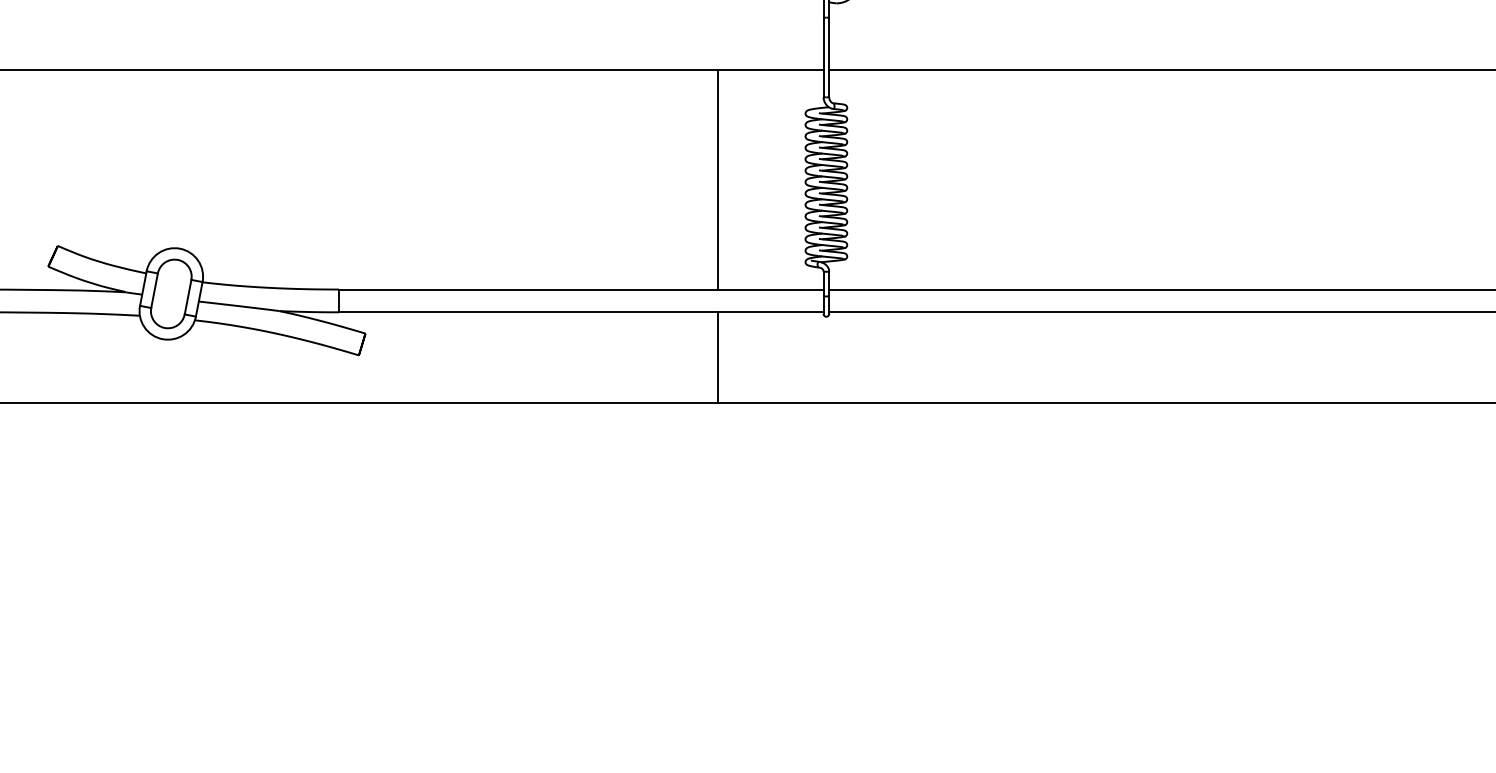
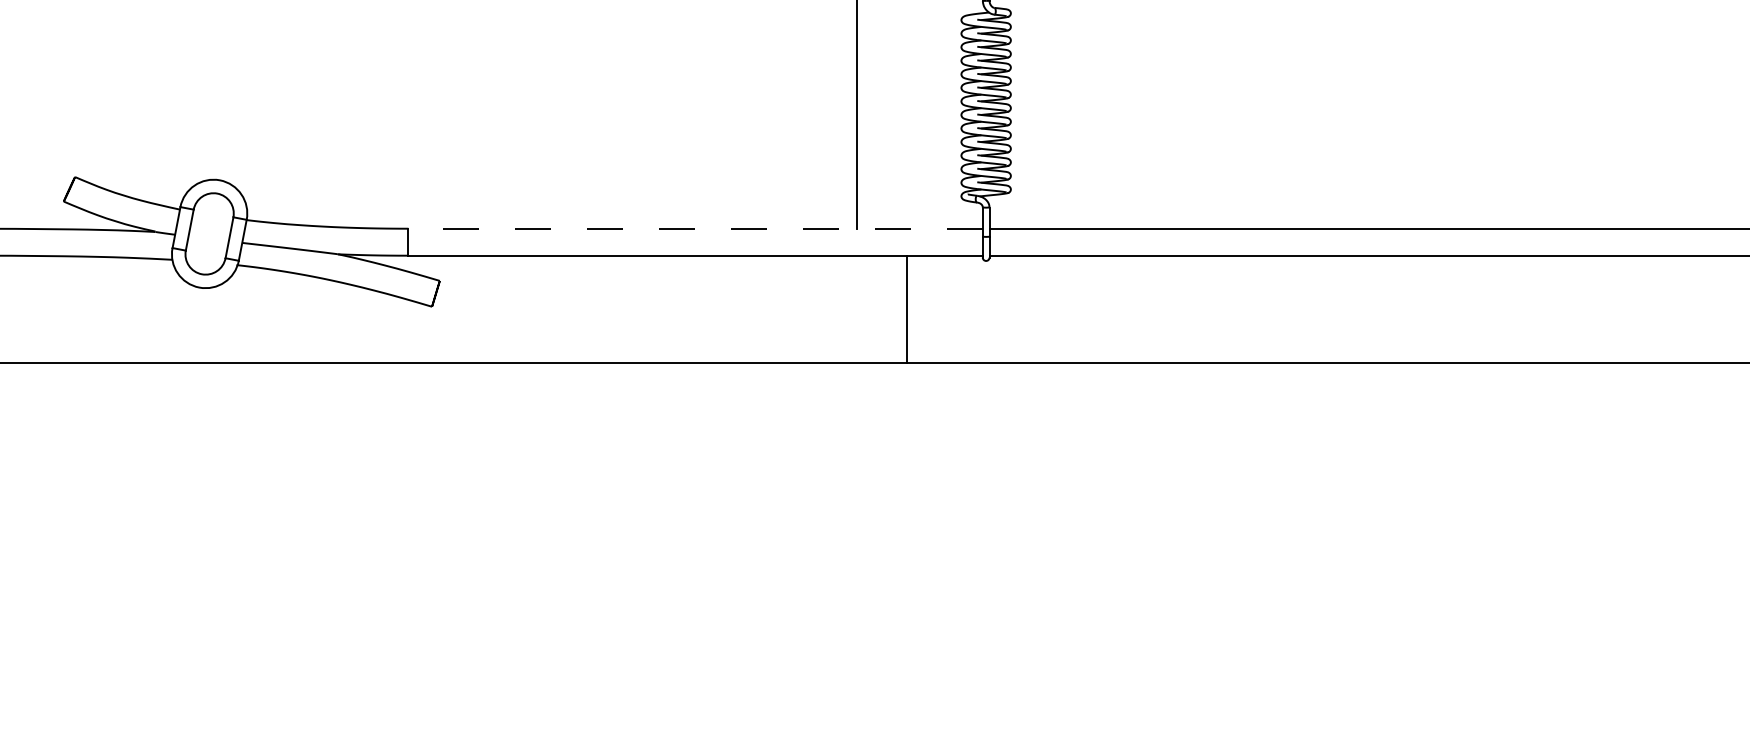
line: (580, 289) -> (694, 228), solid -> dashed
line: (717, 357) -> (906, 309), moved

